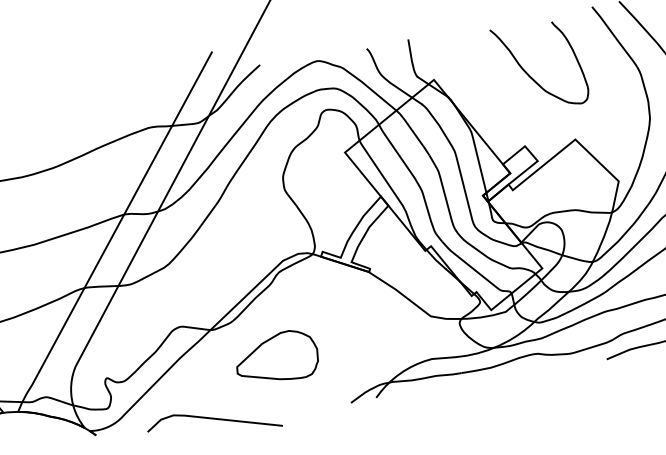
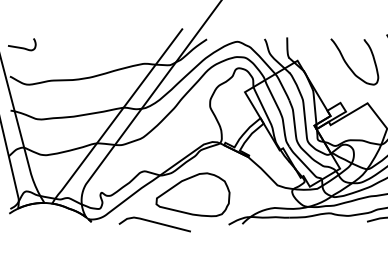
part: (275, 356) -> (192, 194), size x1.67

